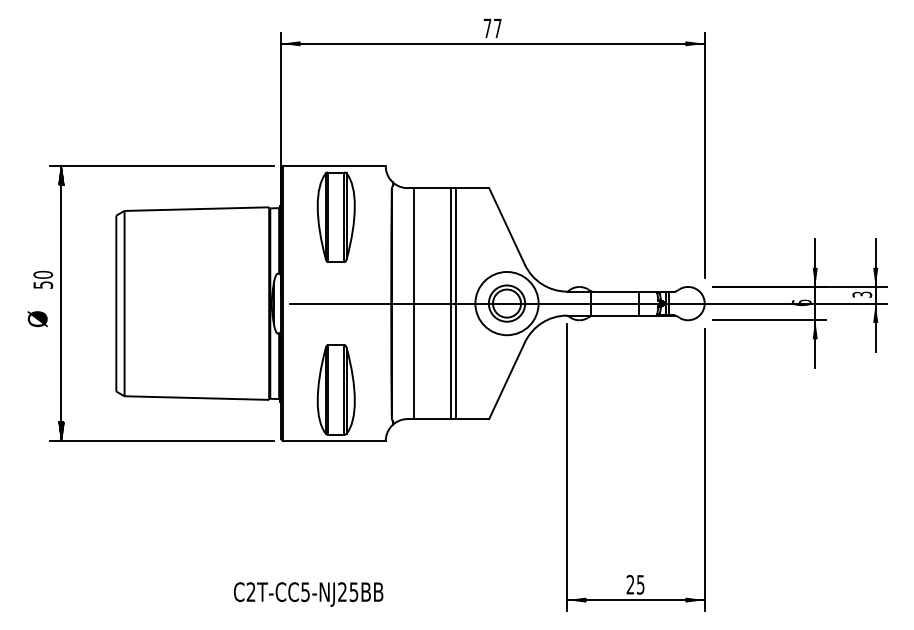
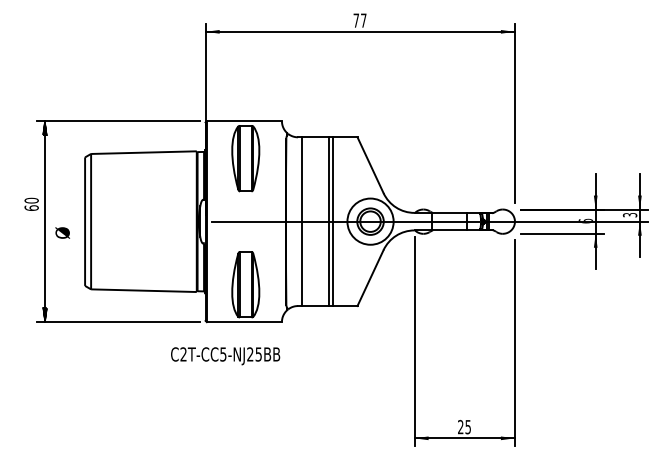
text: (42, 284) -> (31, 207), 50 -> 60
text: (37, 318) -> (62, 232), moved
text: (308, 594) -> (225, 356), moved

